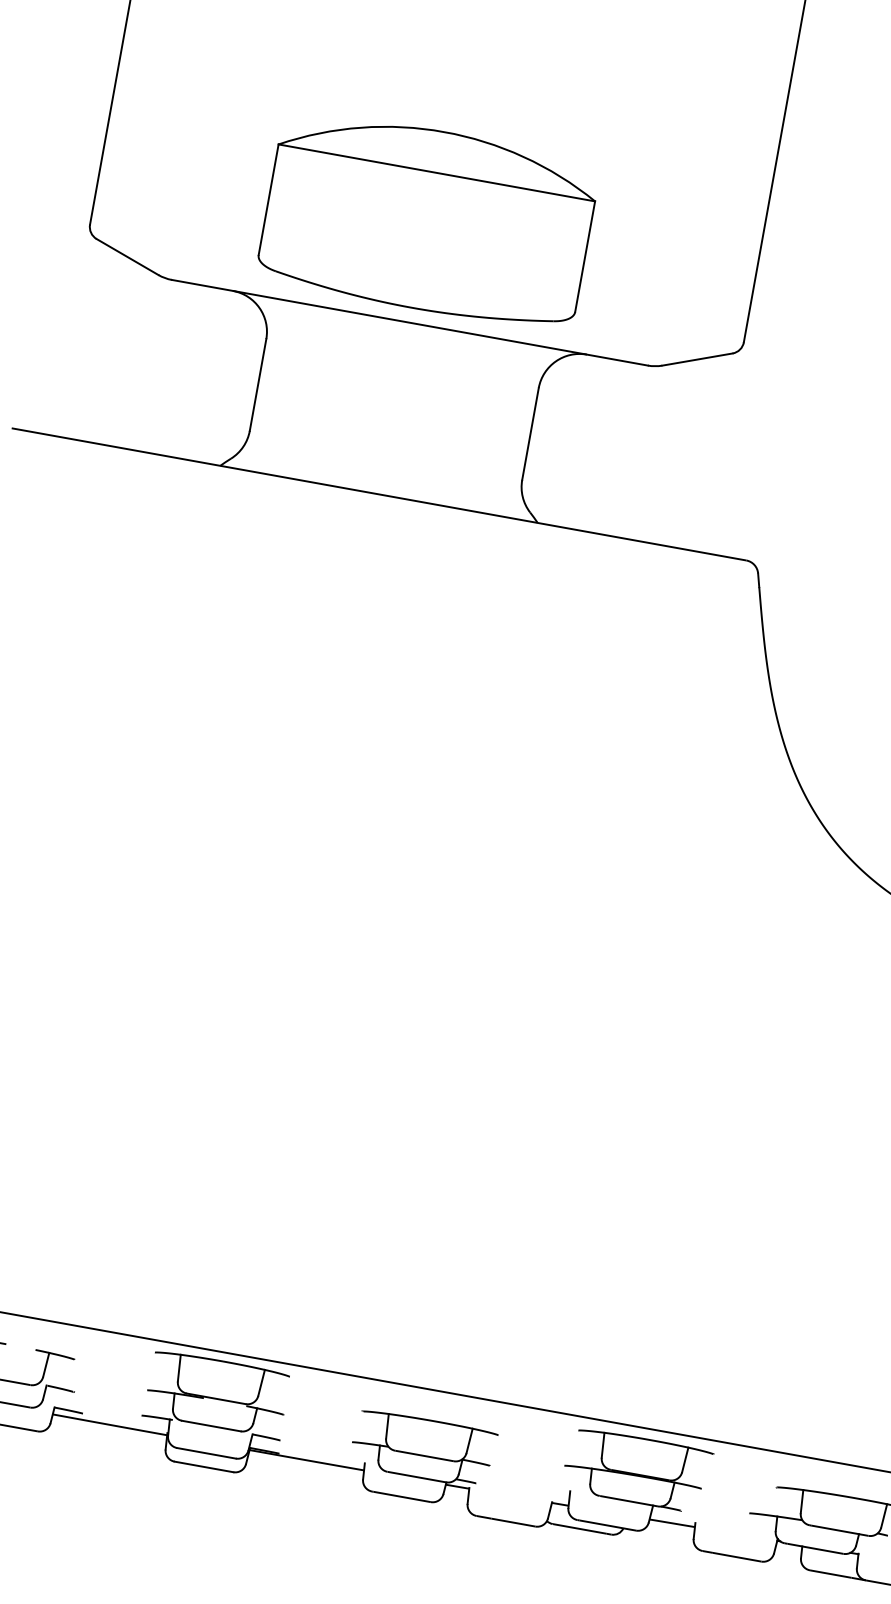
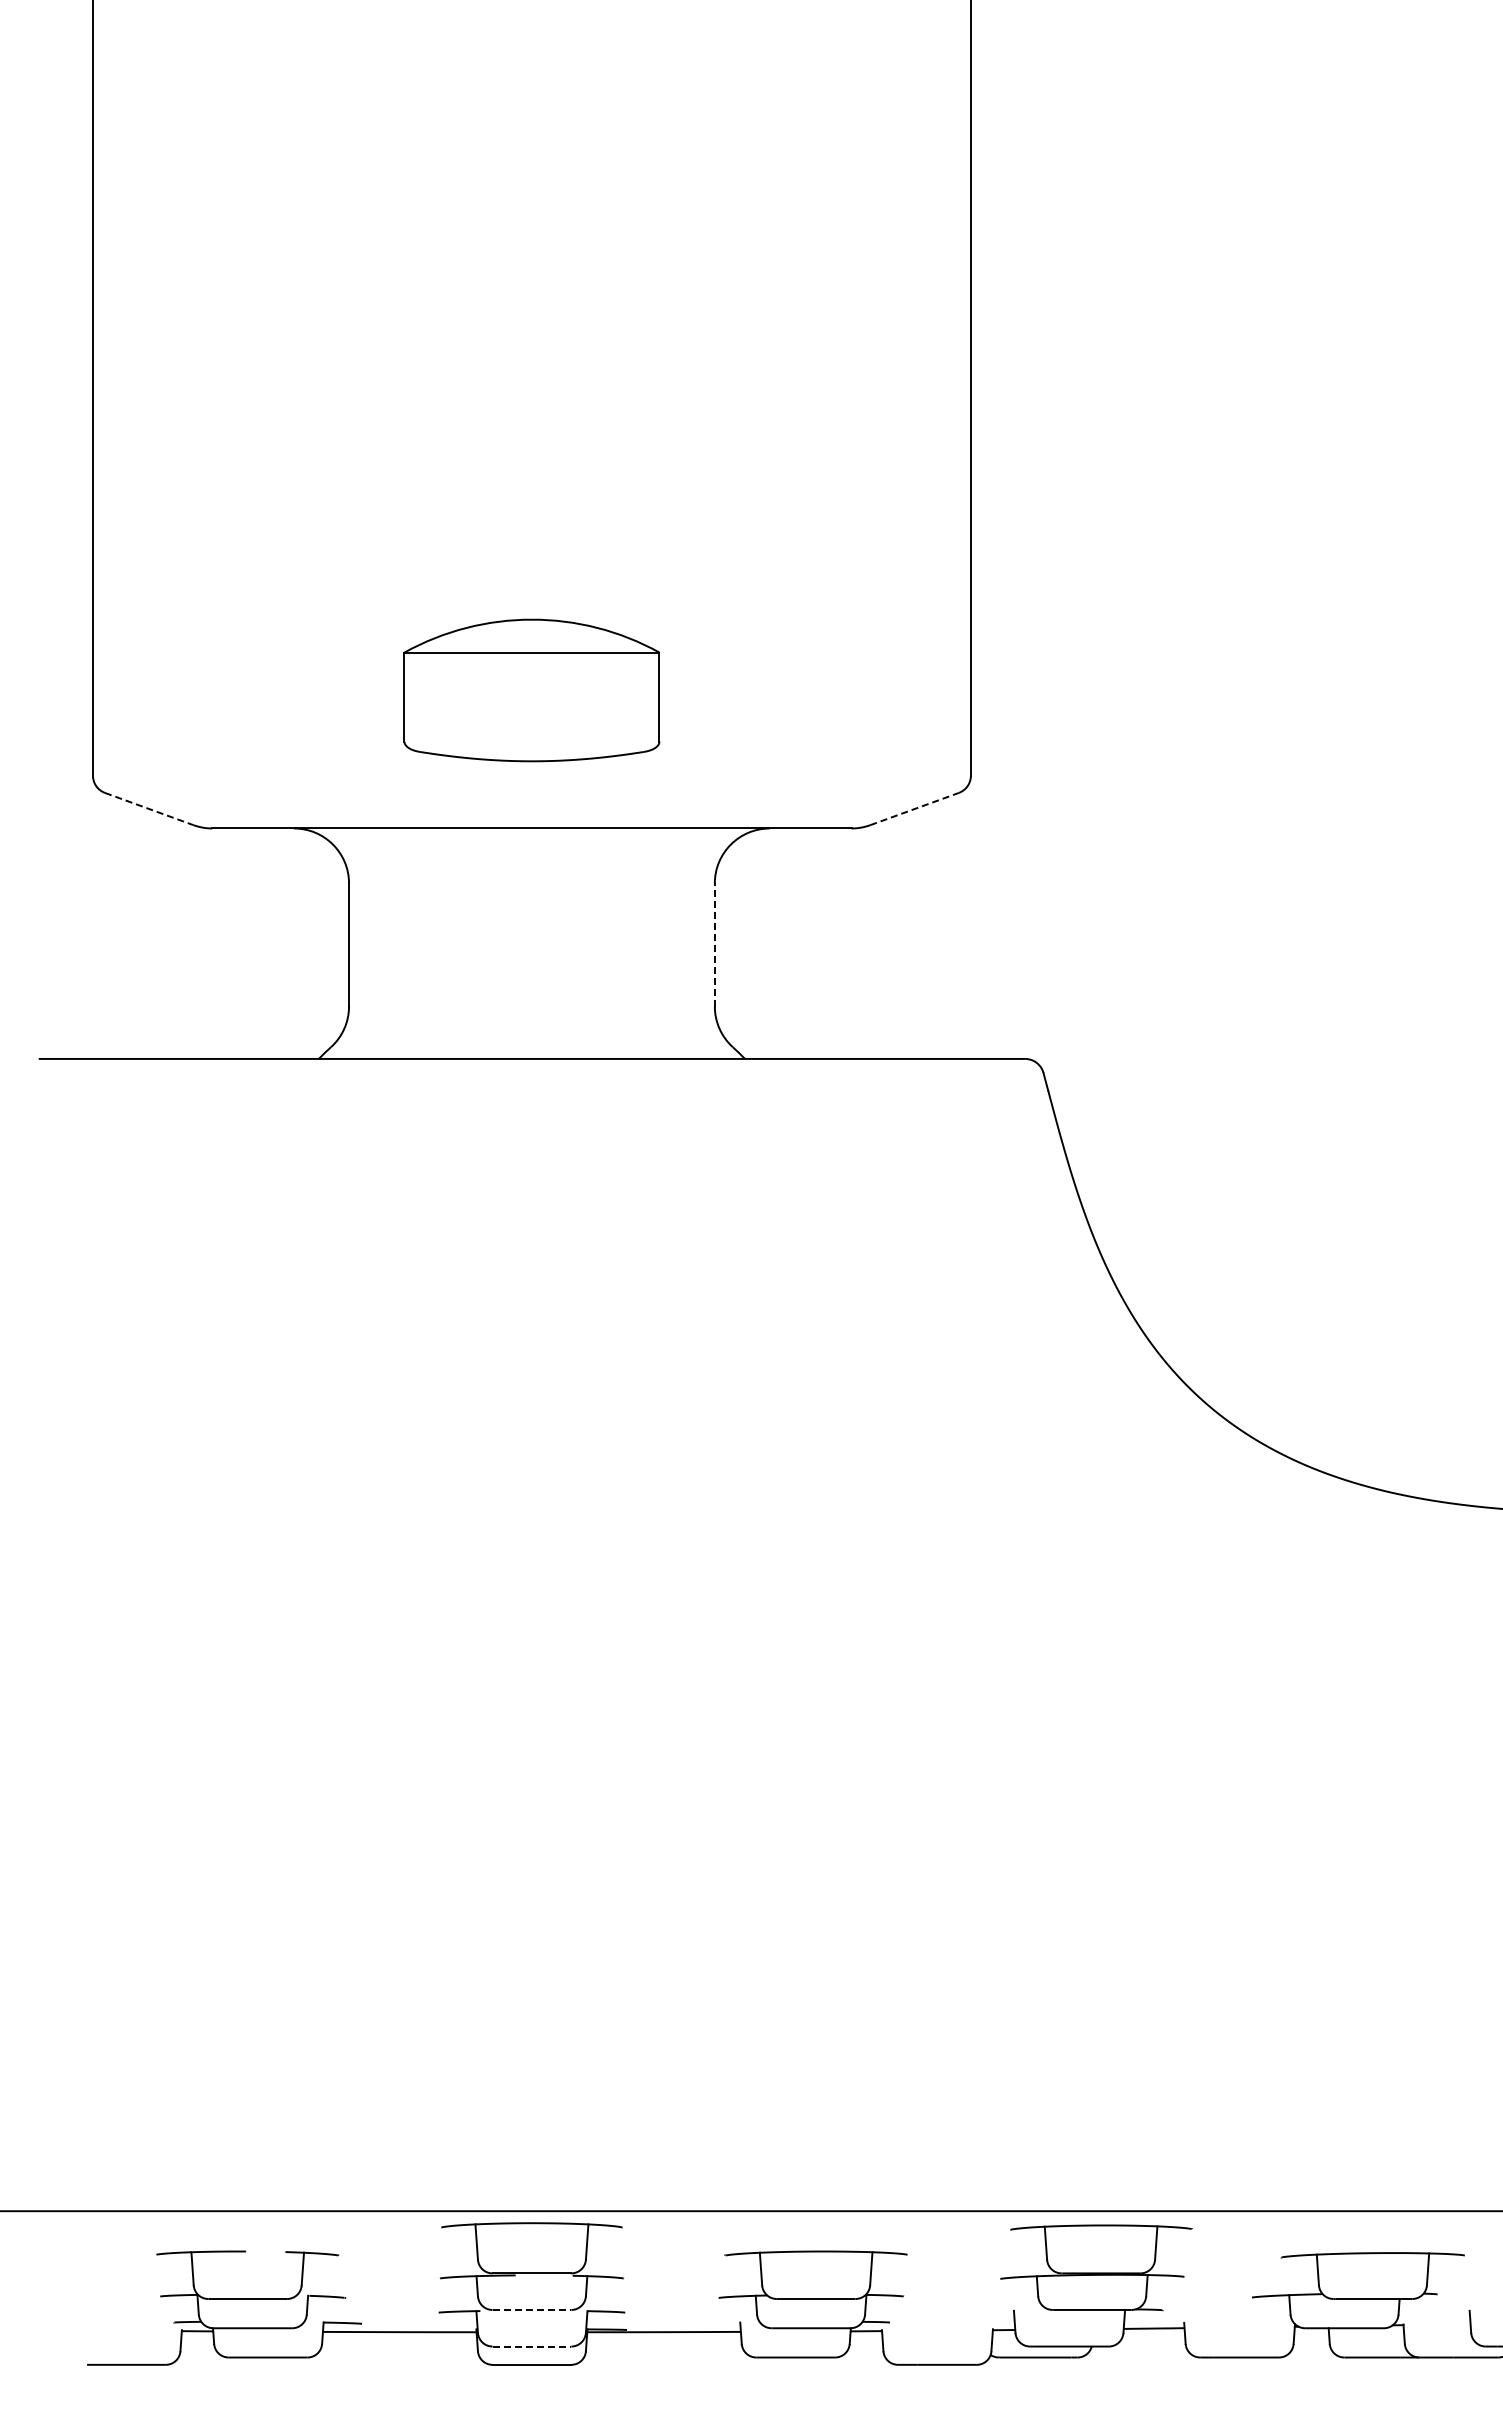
part: (428, 219) -> (531, 690), size x0.6
line: (127, 257) -> (149, 809), solid -> dashed
line: (698, 359) -> (915, 808), solid -> dashed
line: (530, 433) -> (714, 944), solid -> dashed
line: (211, 1425) -> (532, 2309), solid -> dashed
line: (206, 1453) -> (532, 2346), solid -> dashed

